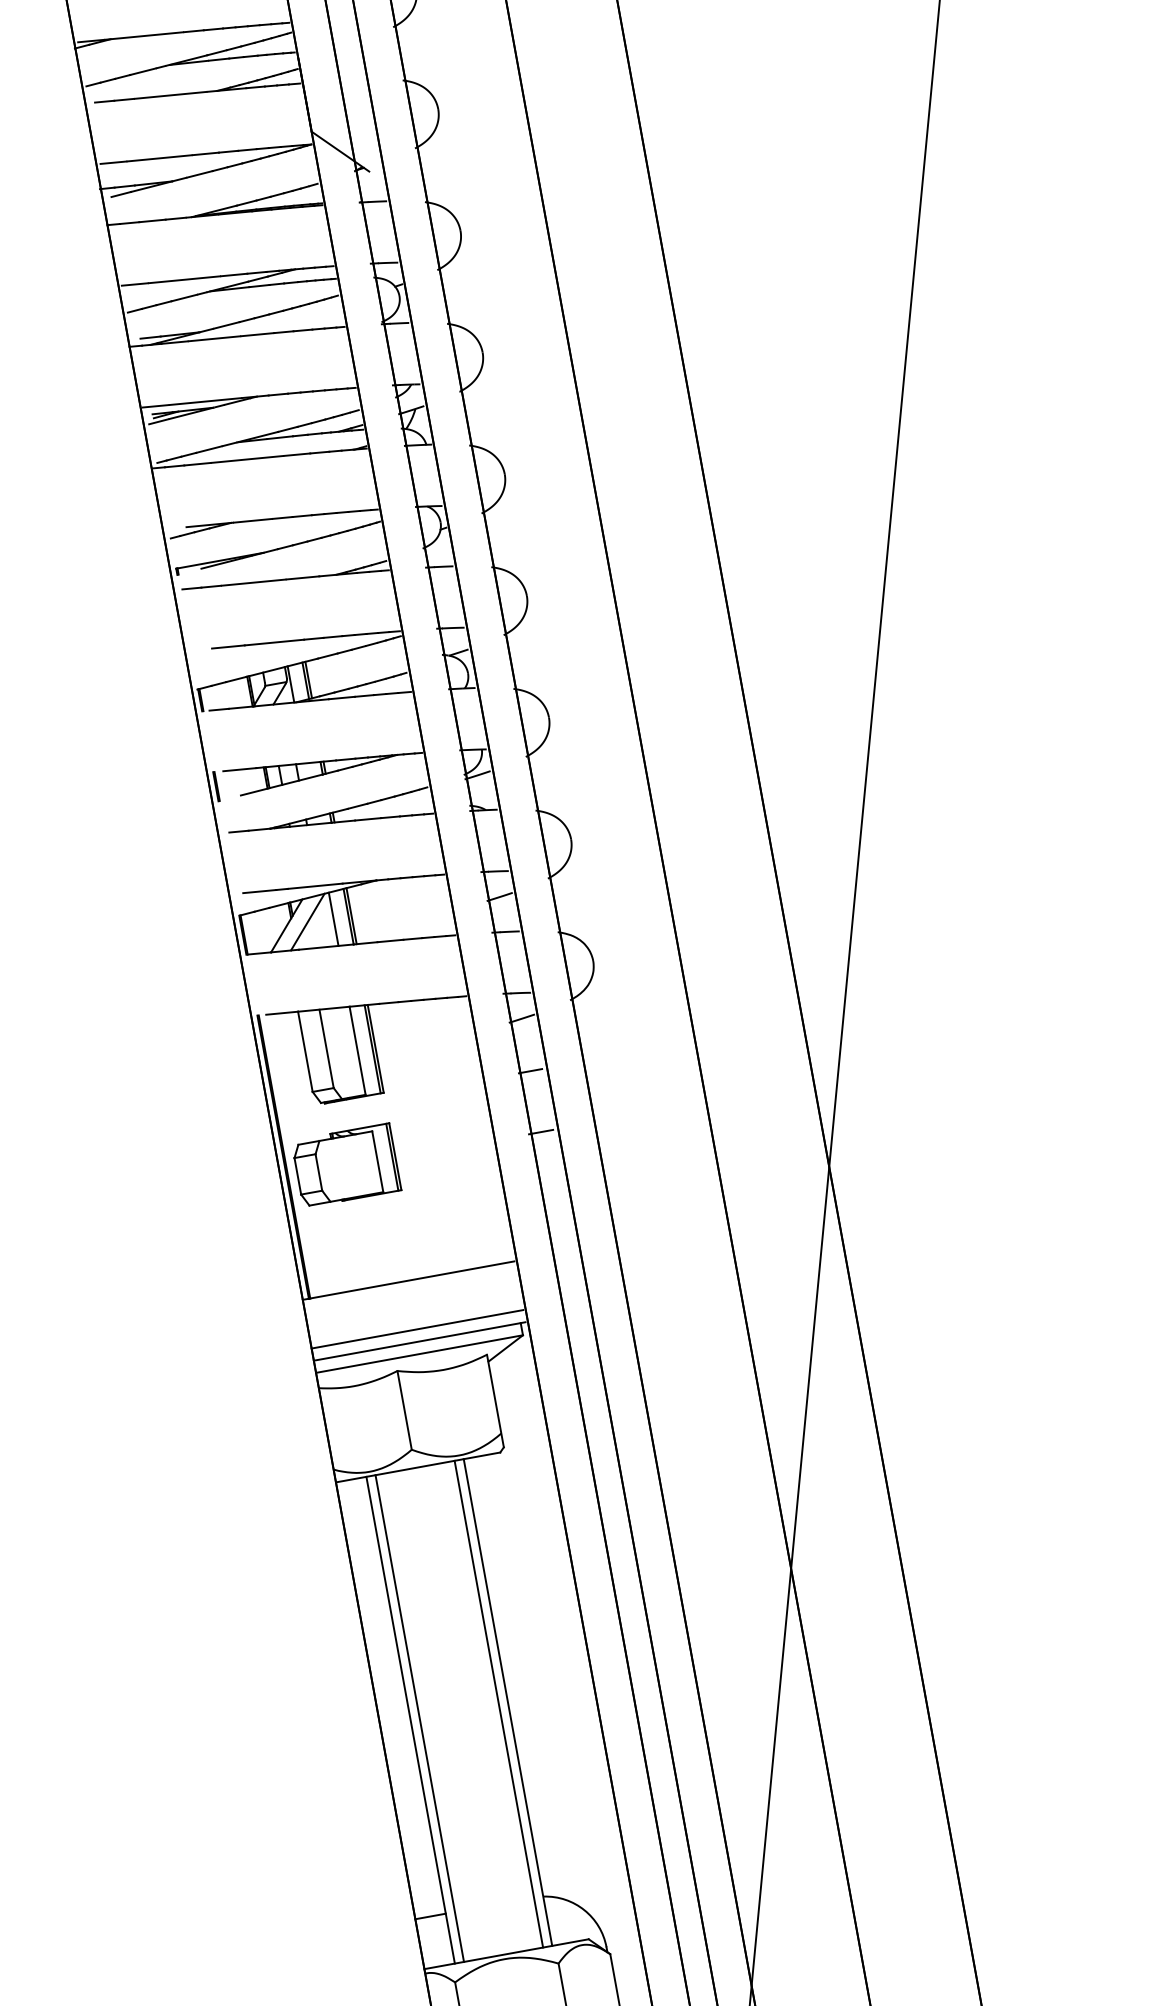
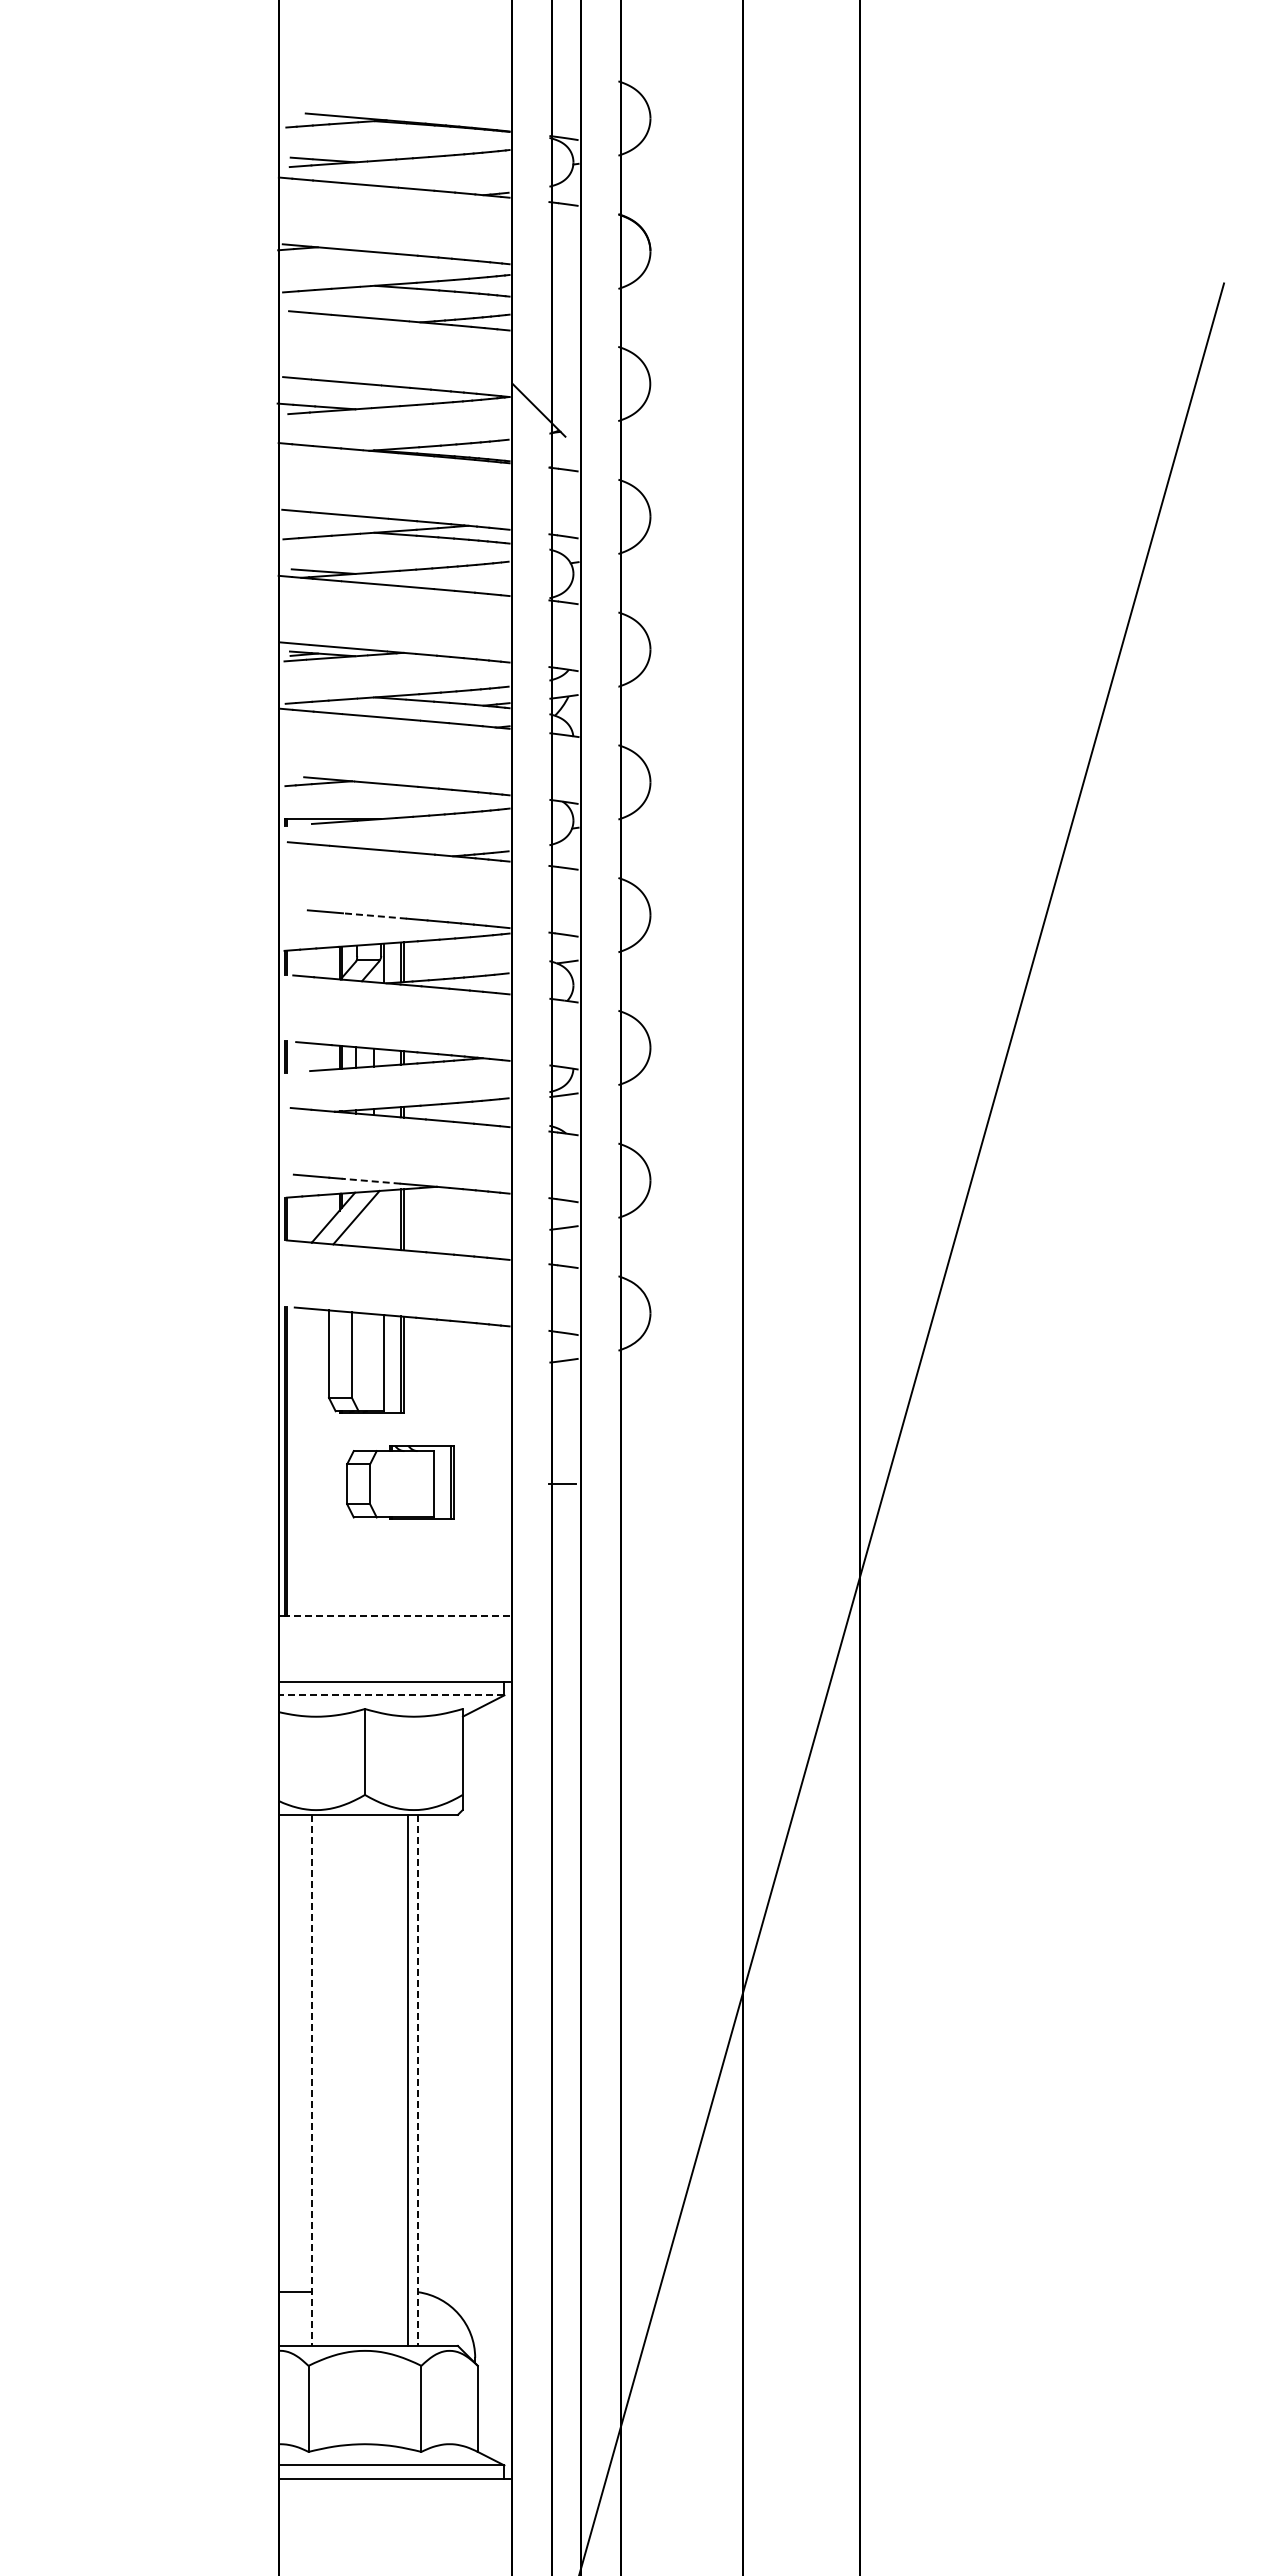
line: (274, 643) -> (374, 916), solid -> dashed
line: (315, 886) -> (371, 1181), solid -> dashed
line: (333, 919) -> (384, 1219), removed
line: (529, 1070) -> (562, 1417), removed
part: (346, 1165) -> (400, 1482), moved
line: (411, 1279) -> (397, 1615), solid -> dashed
line: (416, 1329) -> (393, 1668), removed
line: (419, 1354) -> (391, 1695), solid -> dashed
line: (508, 1702) -> (418, 2080), solid -> dashed
line: (419, 1717) -> (321, 2079), removed
line: (410, 1720) -> (311, 2080), solid -> dashed

